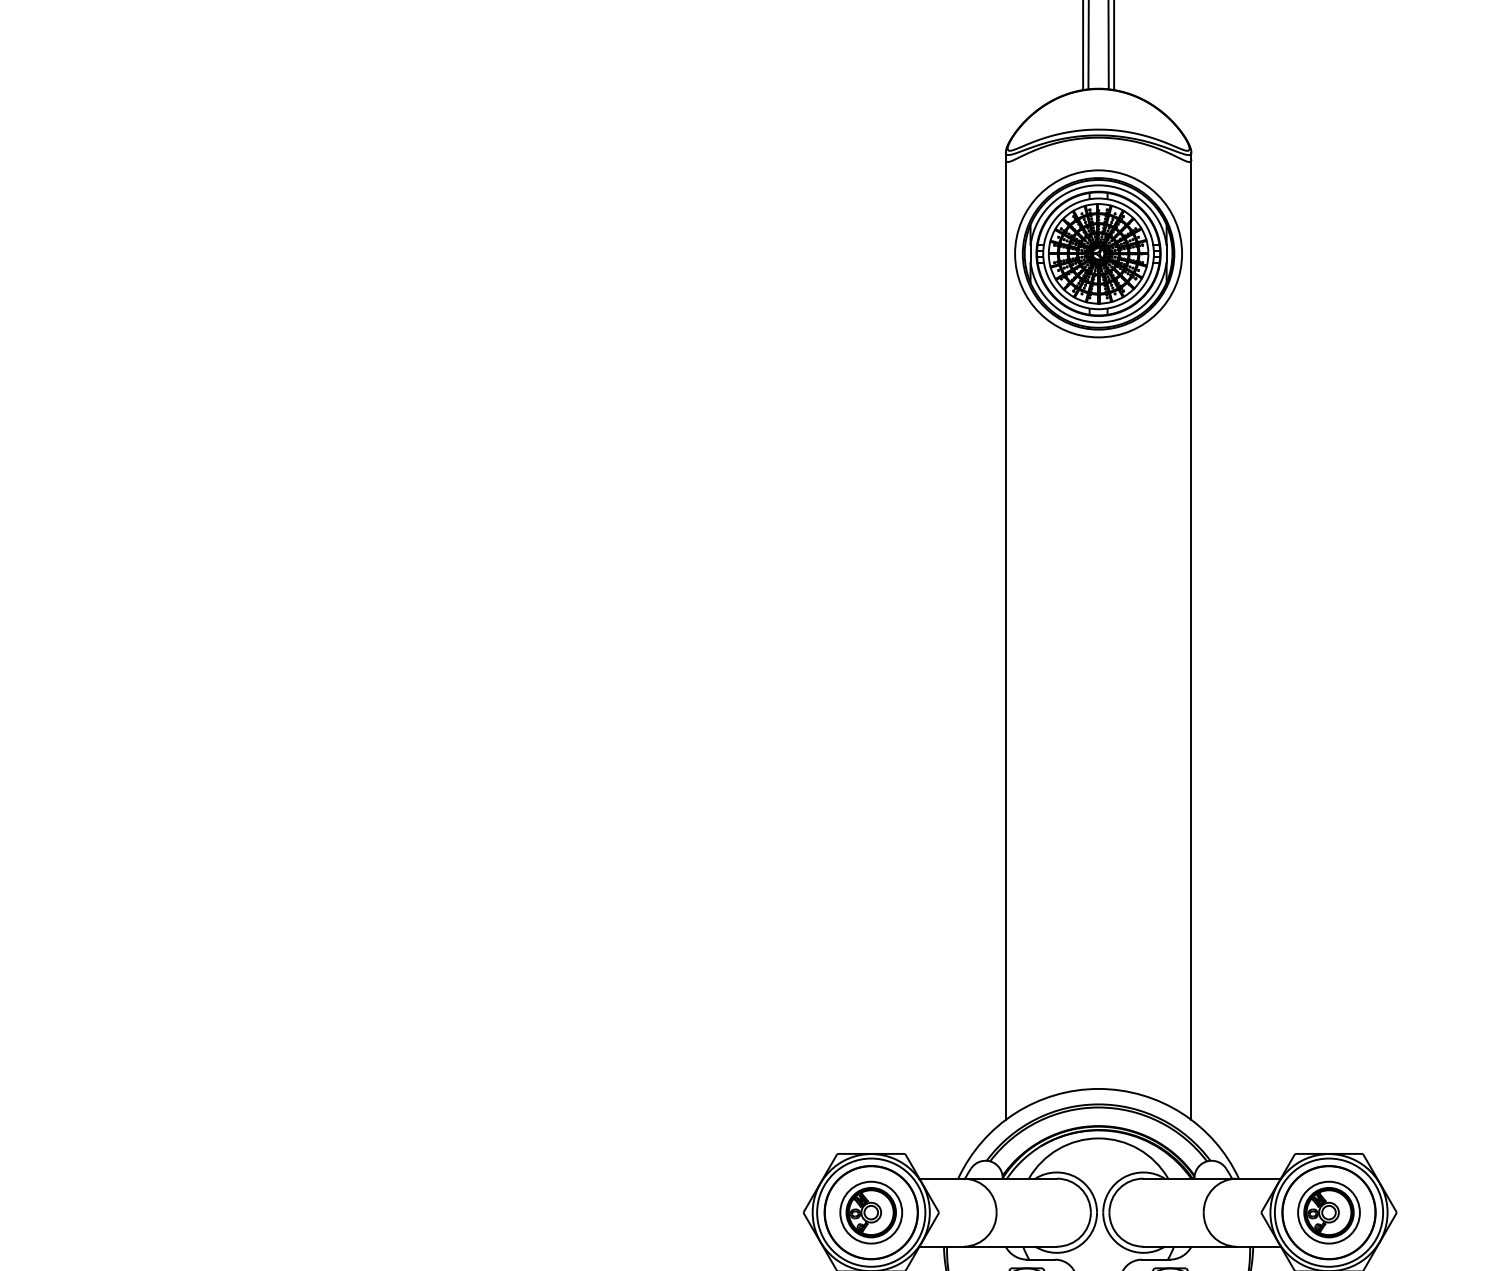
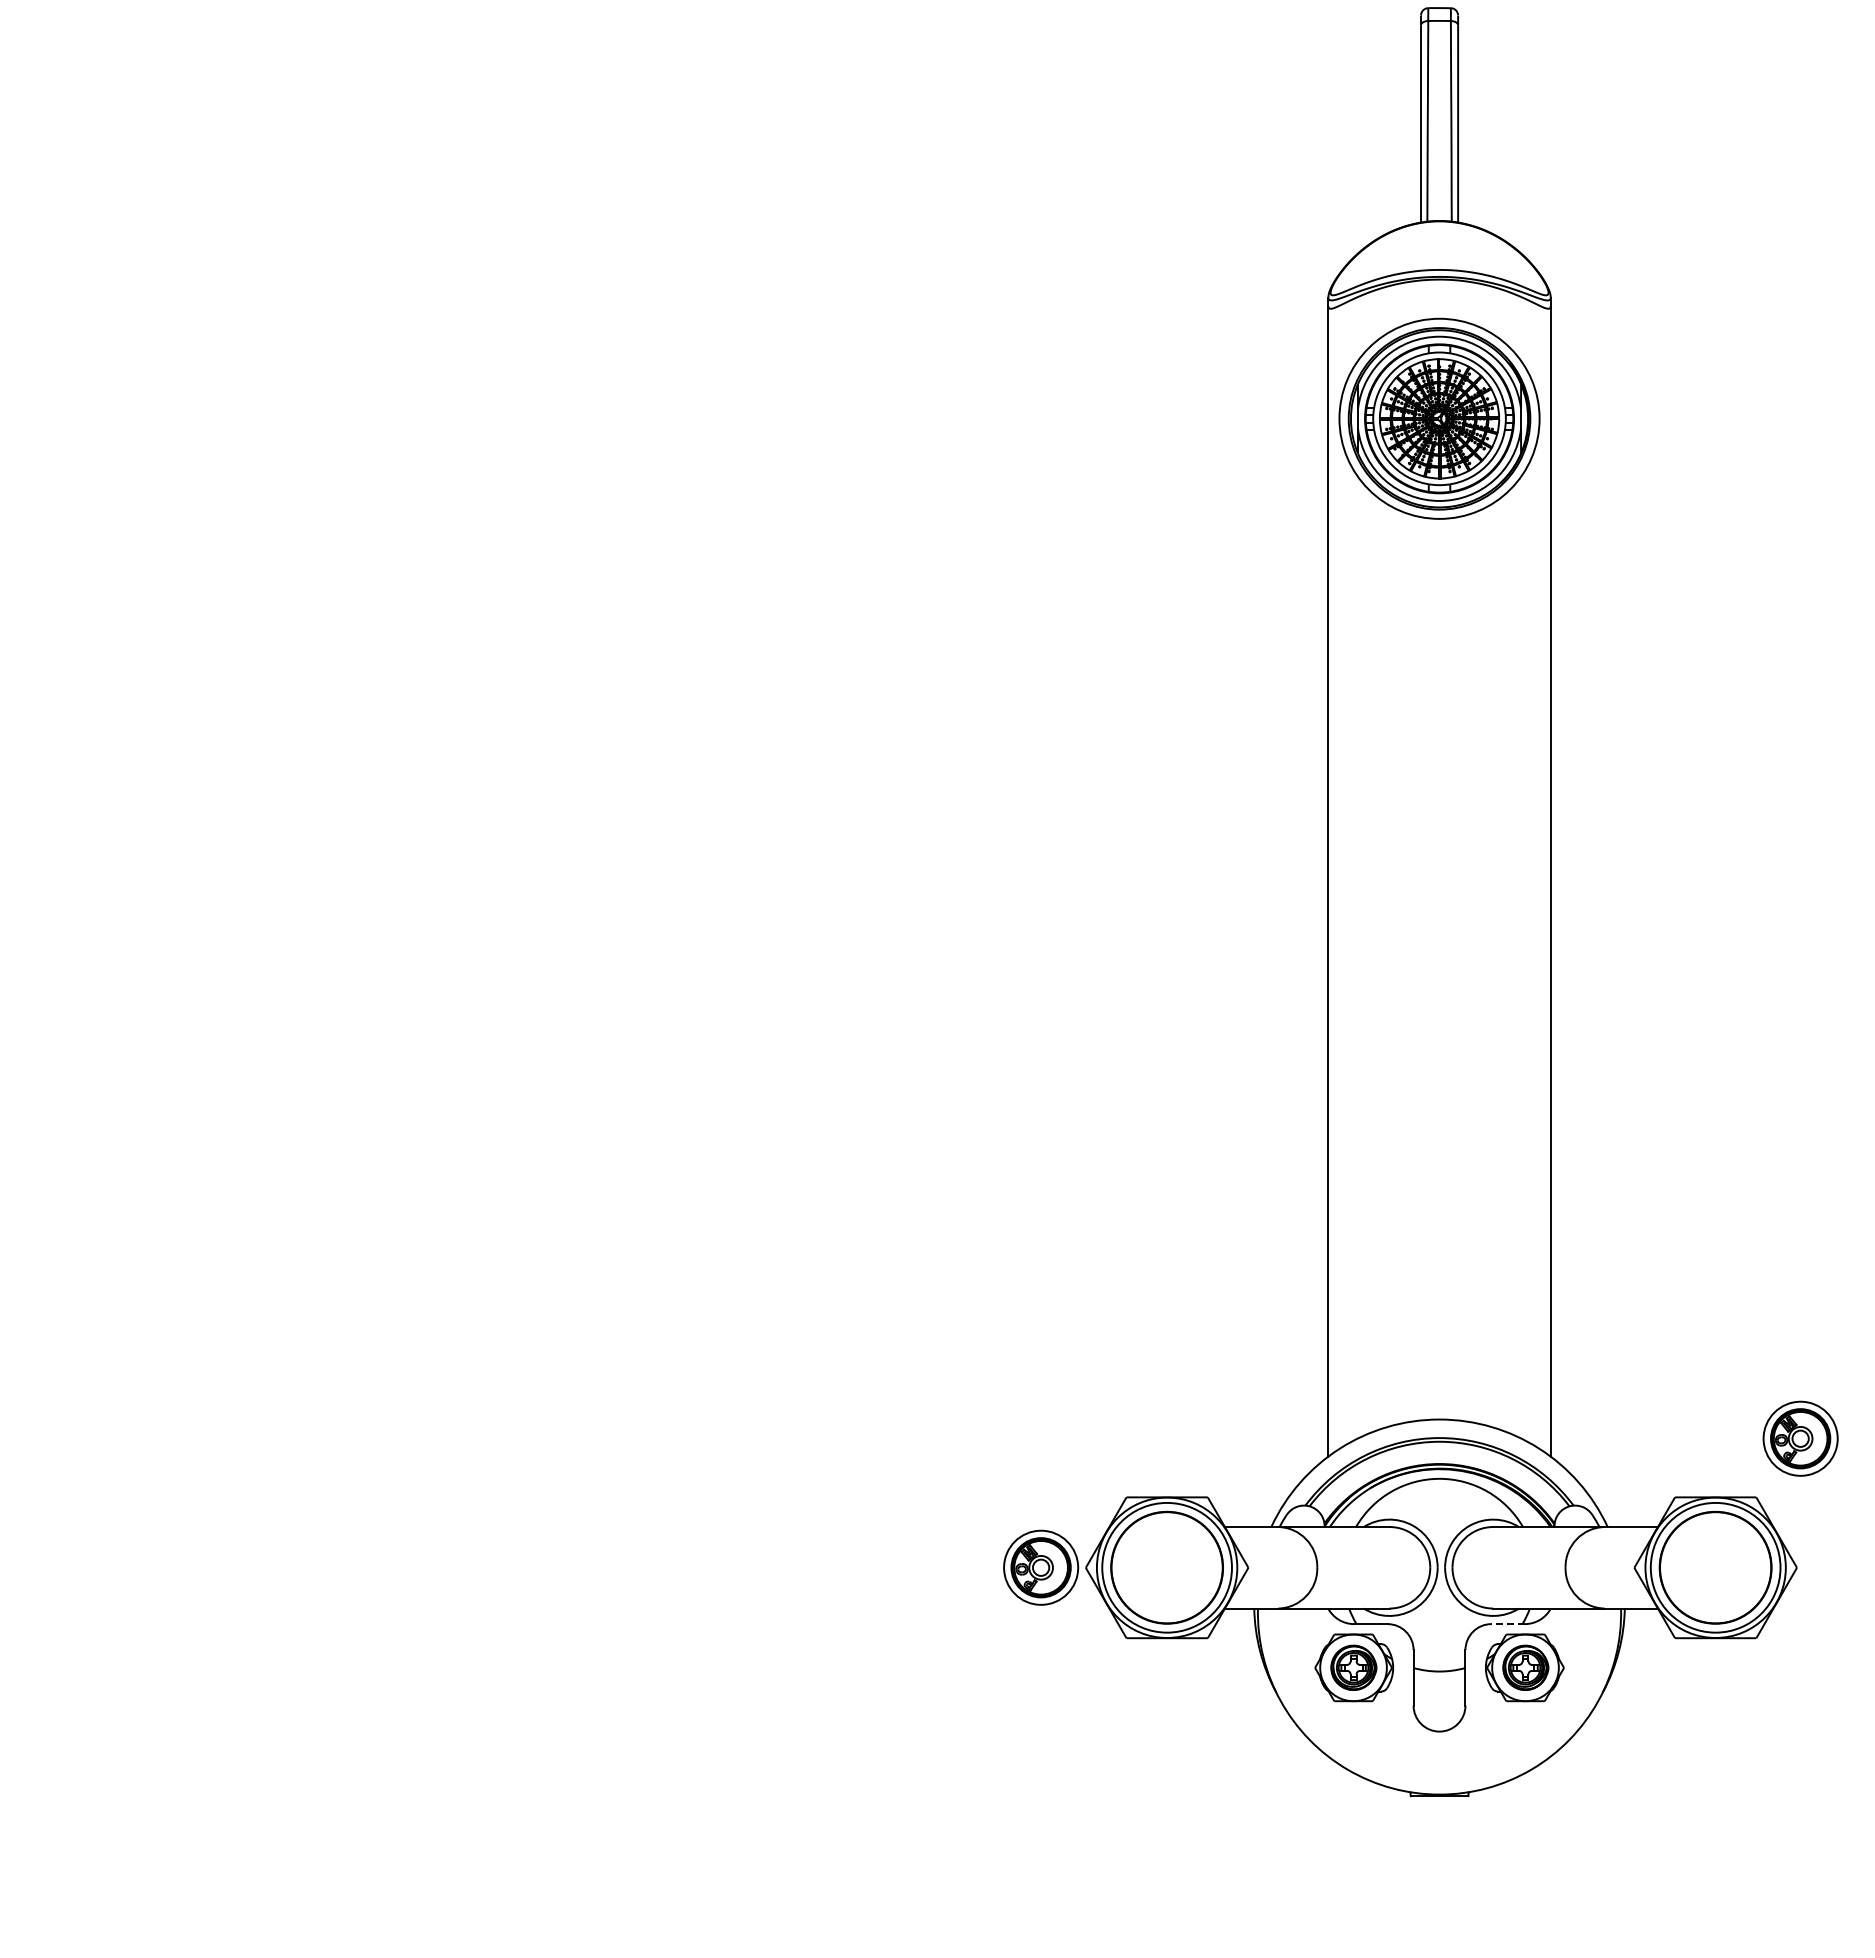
part: (871, 1212) -> (1041, 1567), moved
part: (1328, 1212) -> (1800, 1438), moved
line: (1156, 1259) -> (1508, 1624), solid -> dashed

